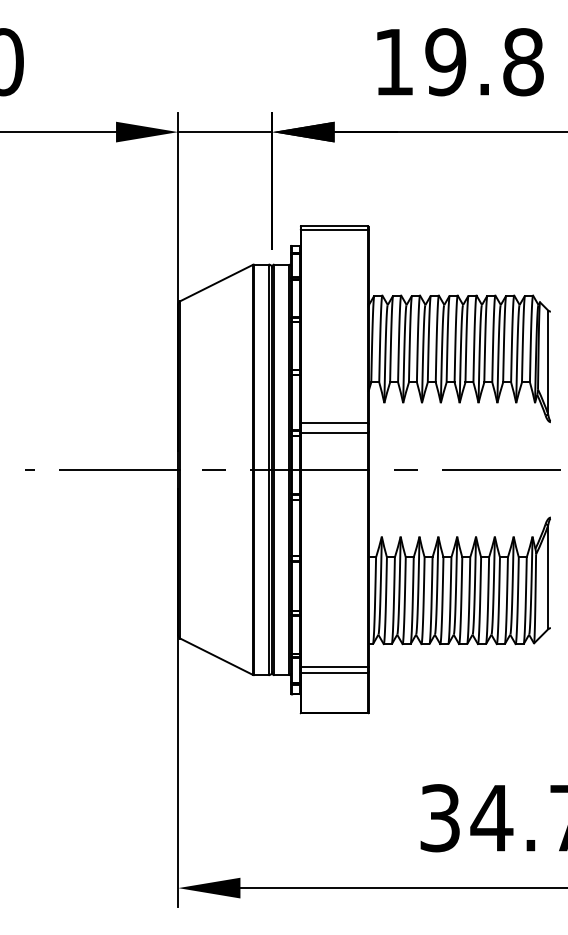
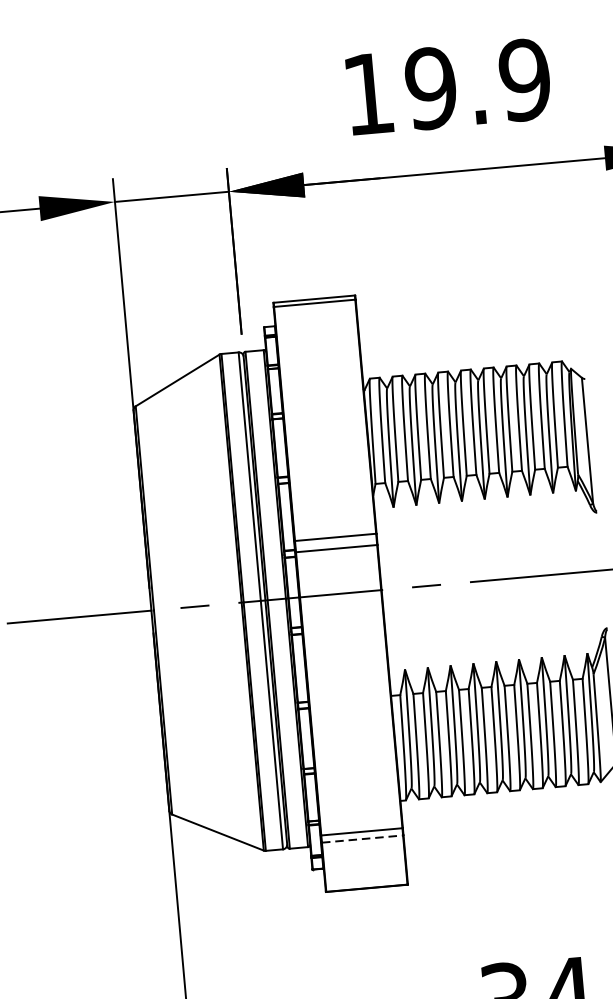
text: (522, 62) -> (523, 80), 19.8 -> 19.9
line: (334, 672) -> (362, 838), solid -> dashed

